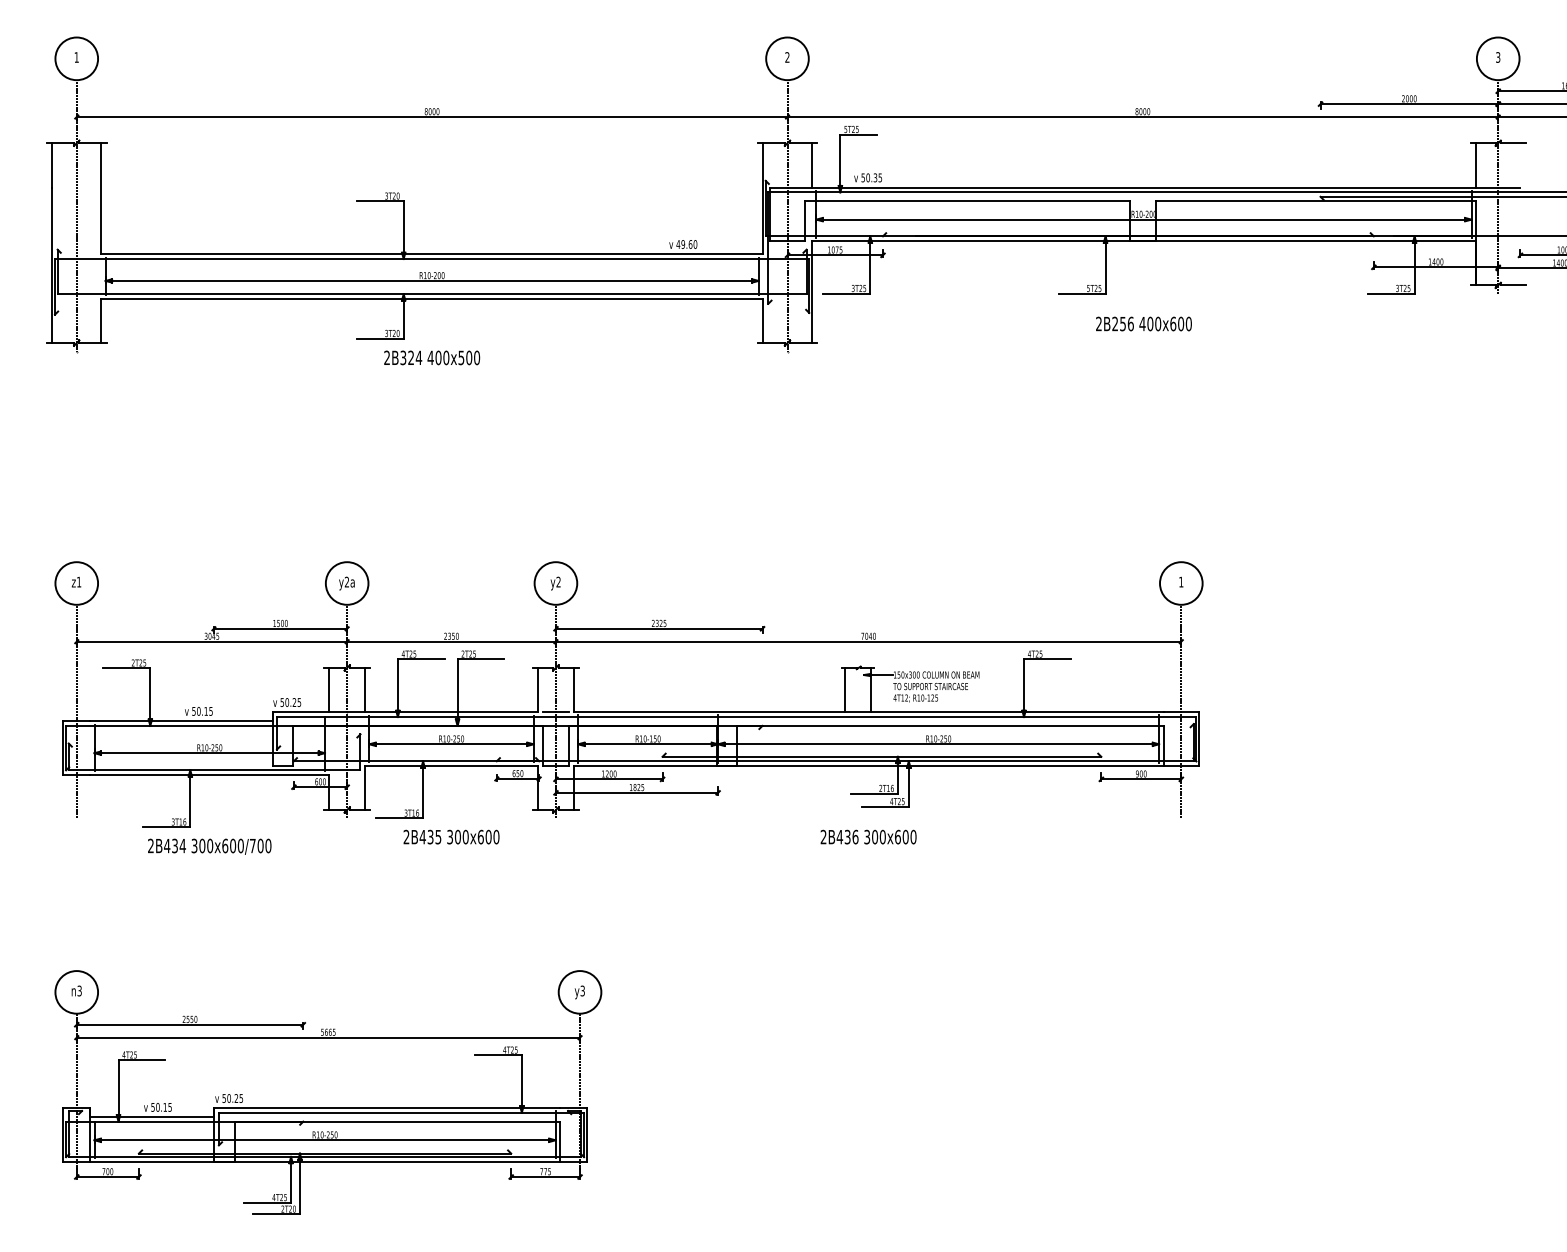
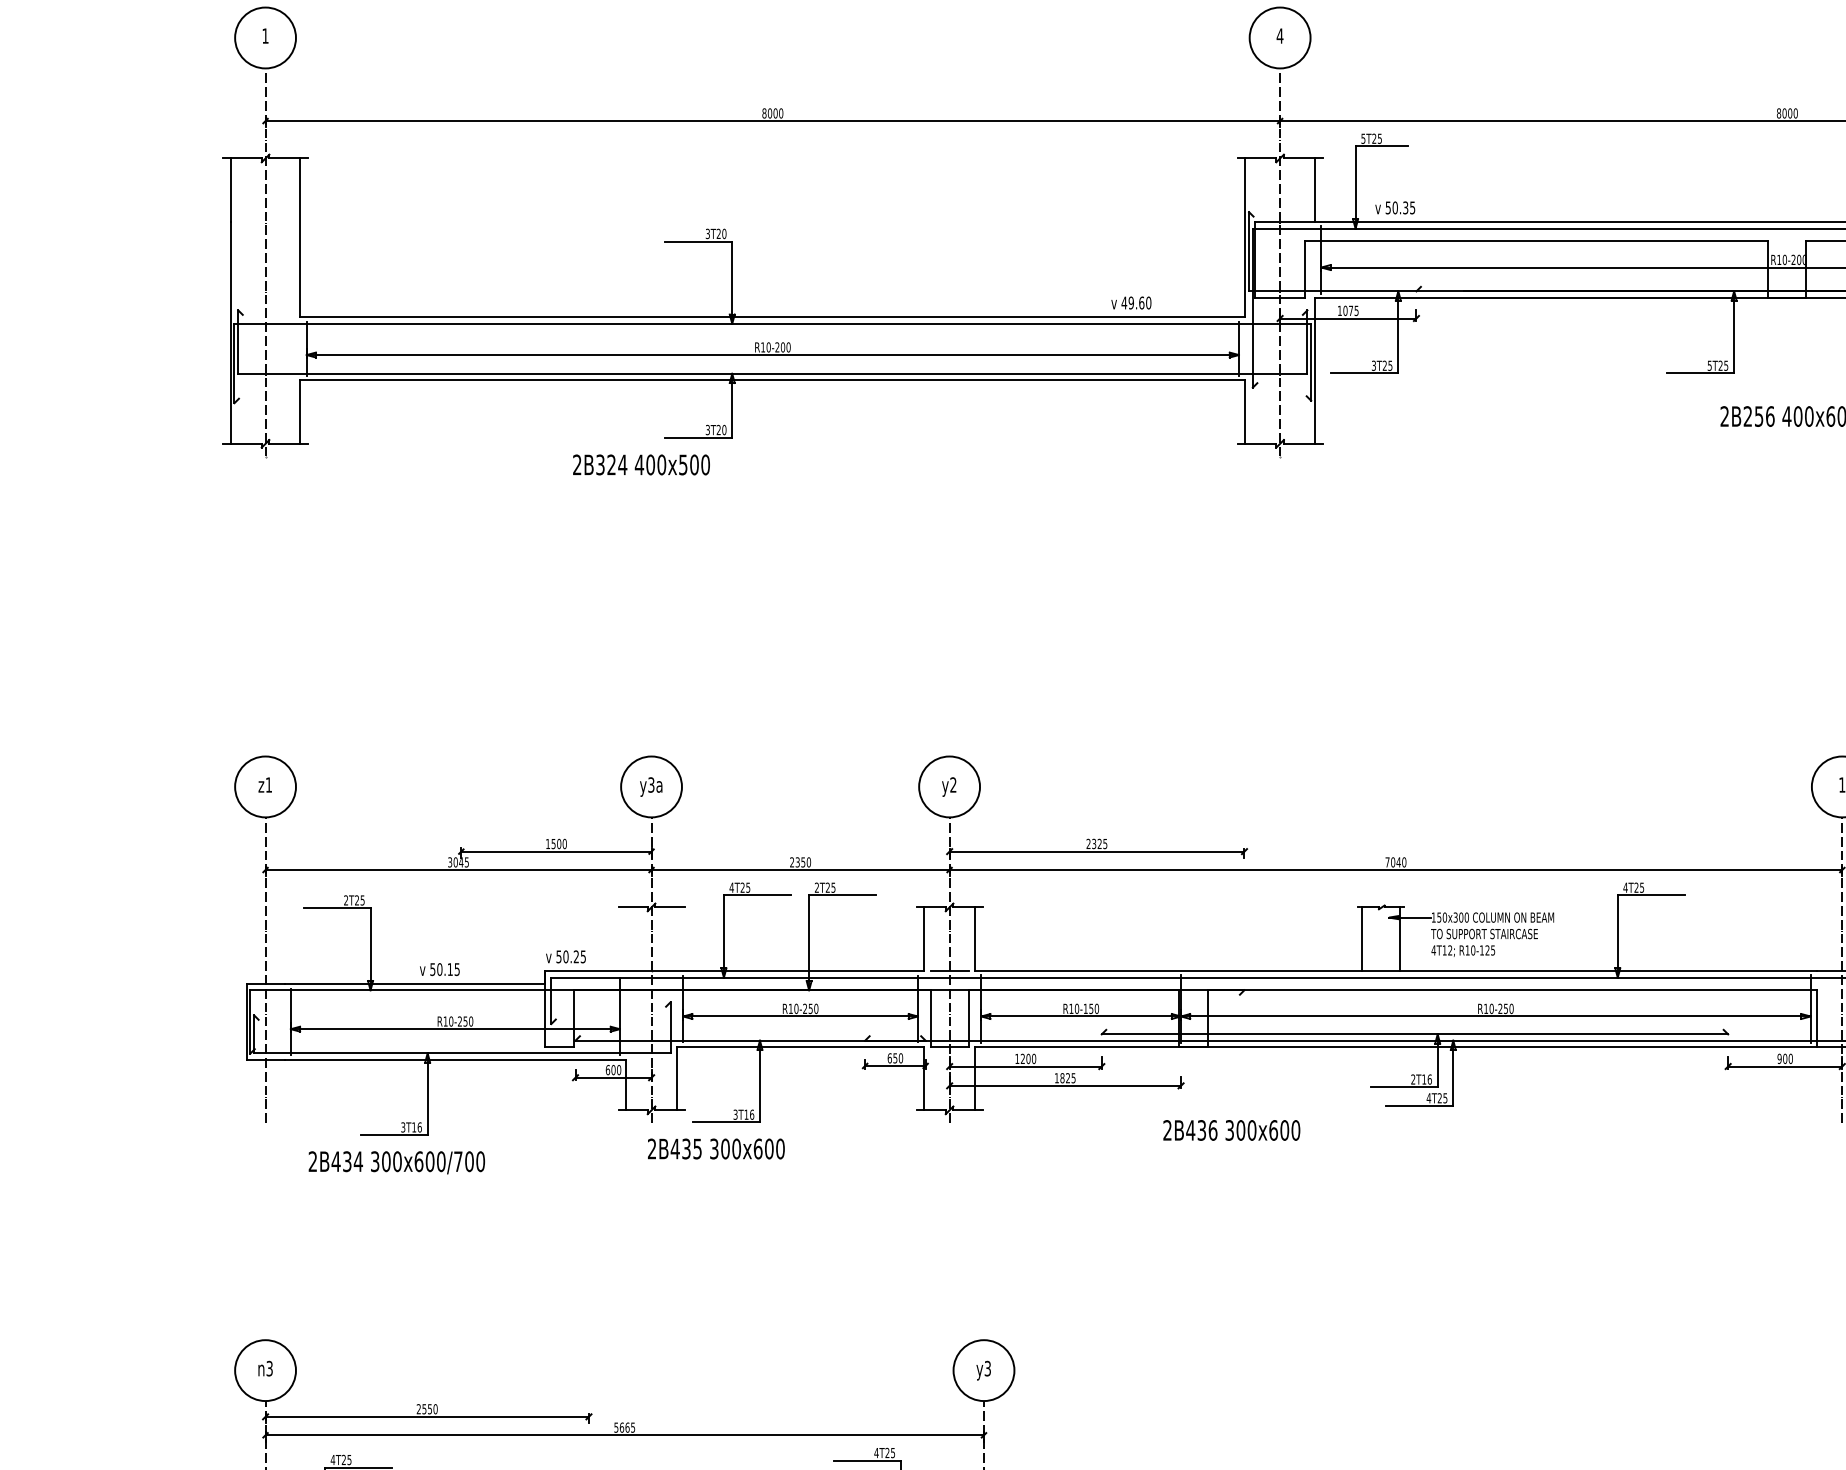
text: (787, 57) -> (1280, 36), 2 -> 4
text: (432, 357) -> (642, 464), moved
text: (346, 582) -> (650, 785), y2a -> y3a
line: (329, 689) -> (626, 938), removed
line: (364, 689) -> (676, 938), removed
text: (451, 836) -> (716, 1148), moved
text: (868, 836) -> (1231, 1129), moved
text: (209, 846) -> (396, 1162), moved

